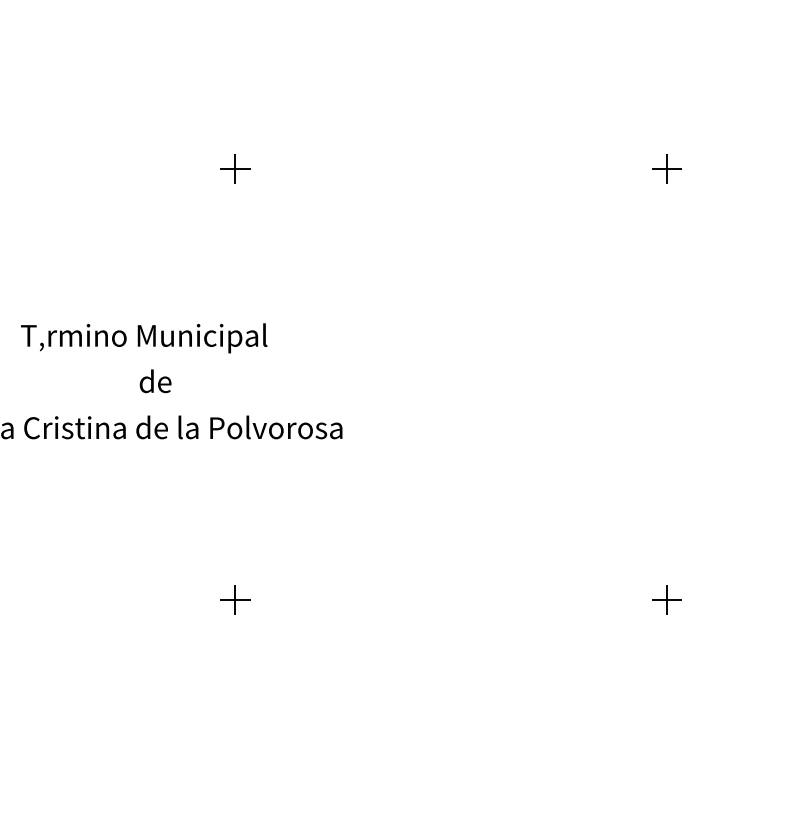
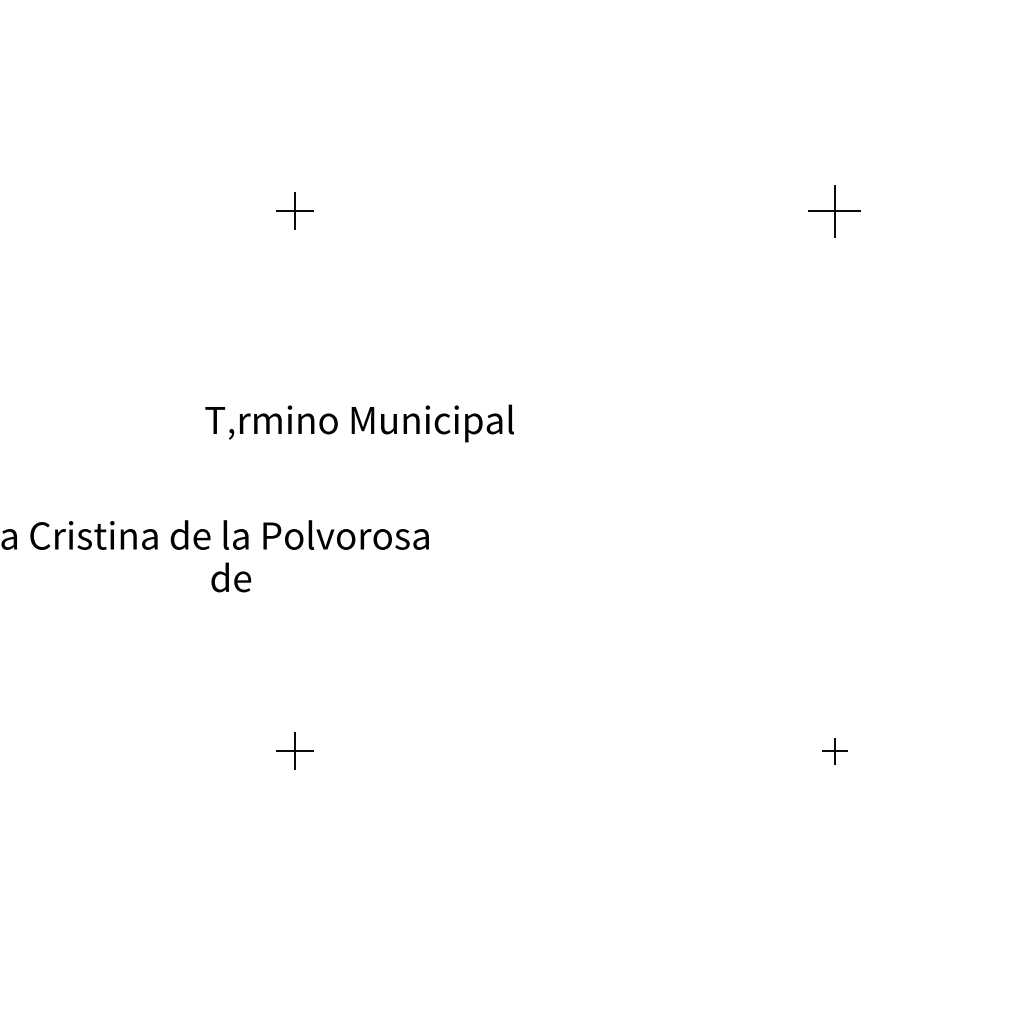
part: (666, 168) -> (834, 210), size x1.4
text: (144, 338) -> (360, 423), moved
text: (155, 381) -> (231, 577), moved
part: (666, 599) -> (834, 750), size x0.7

